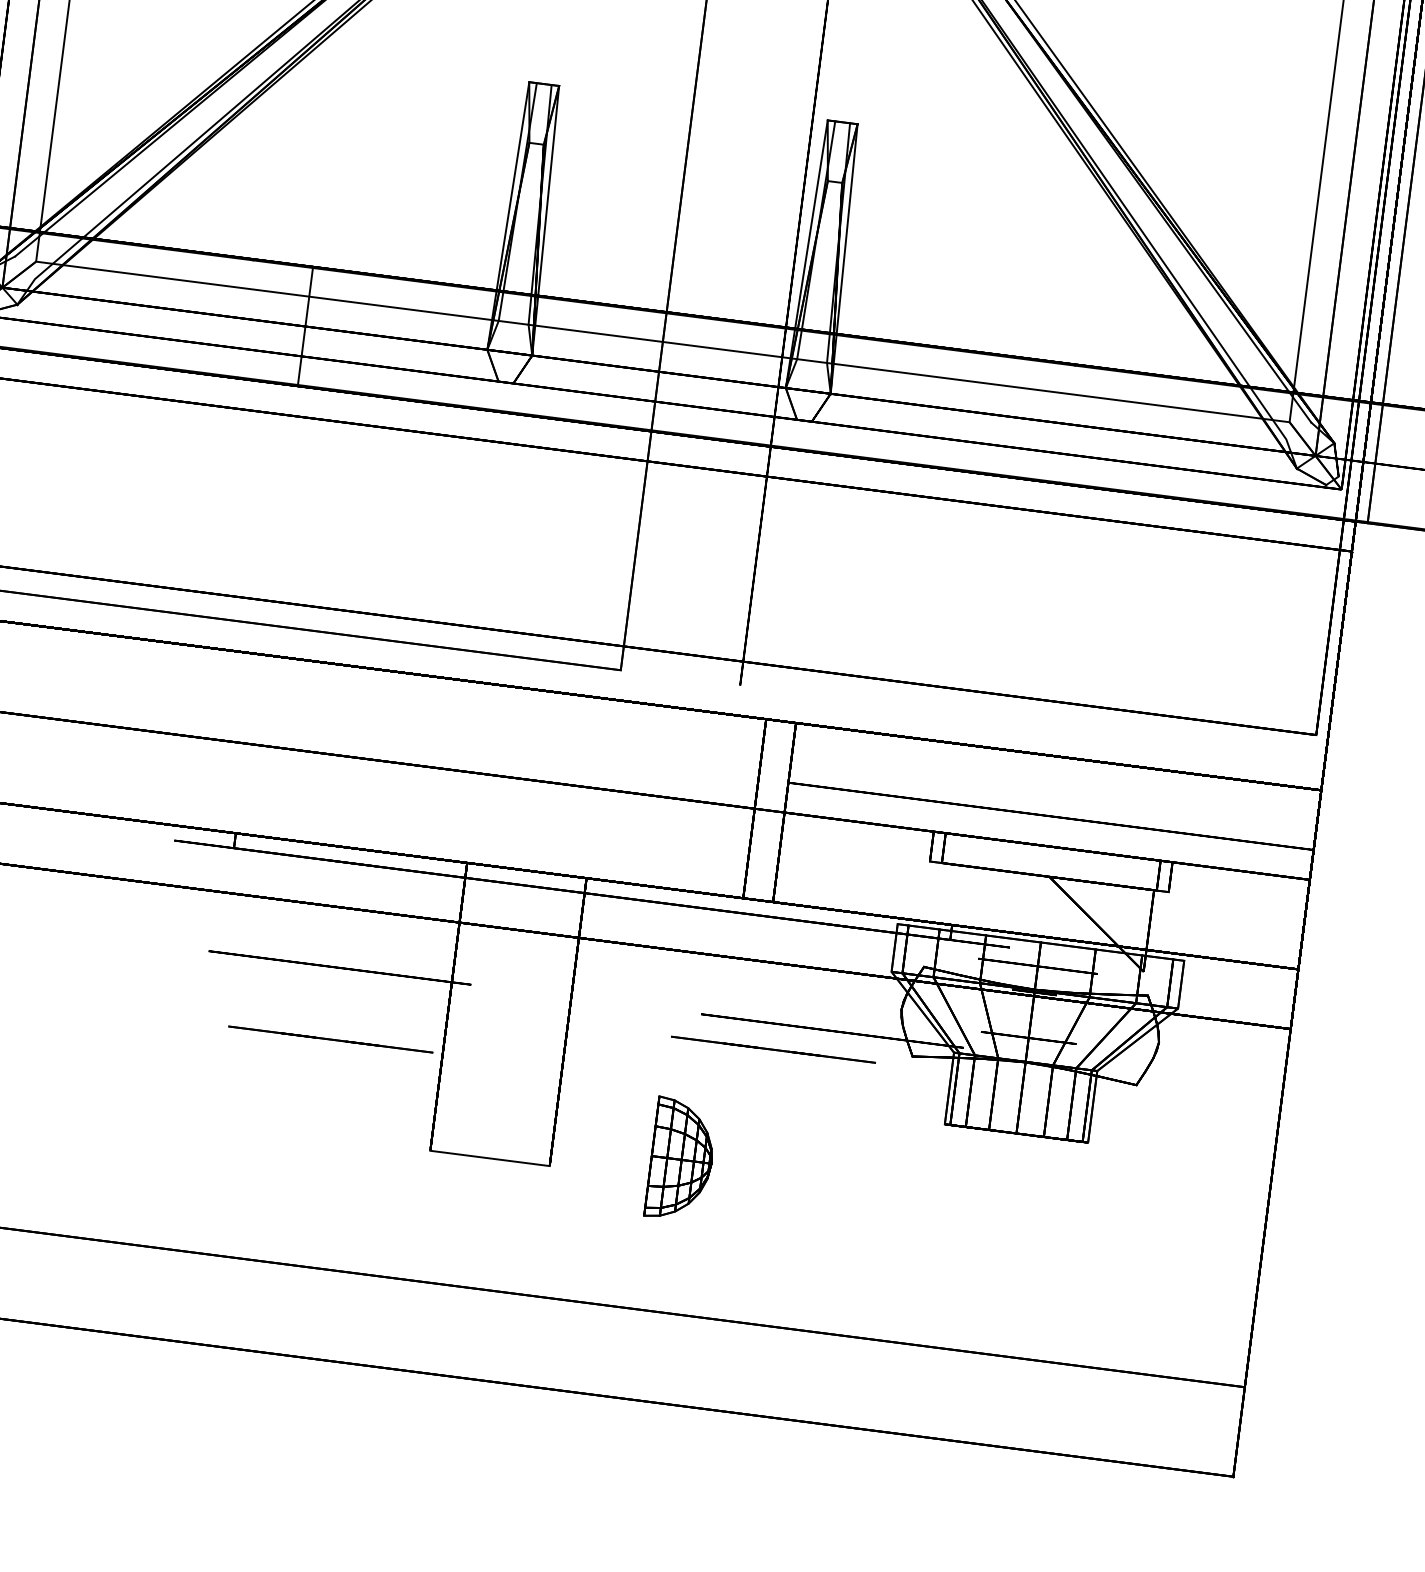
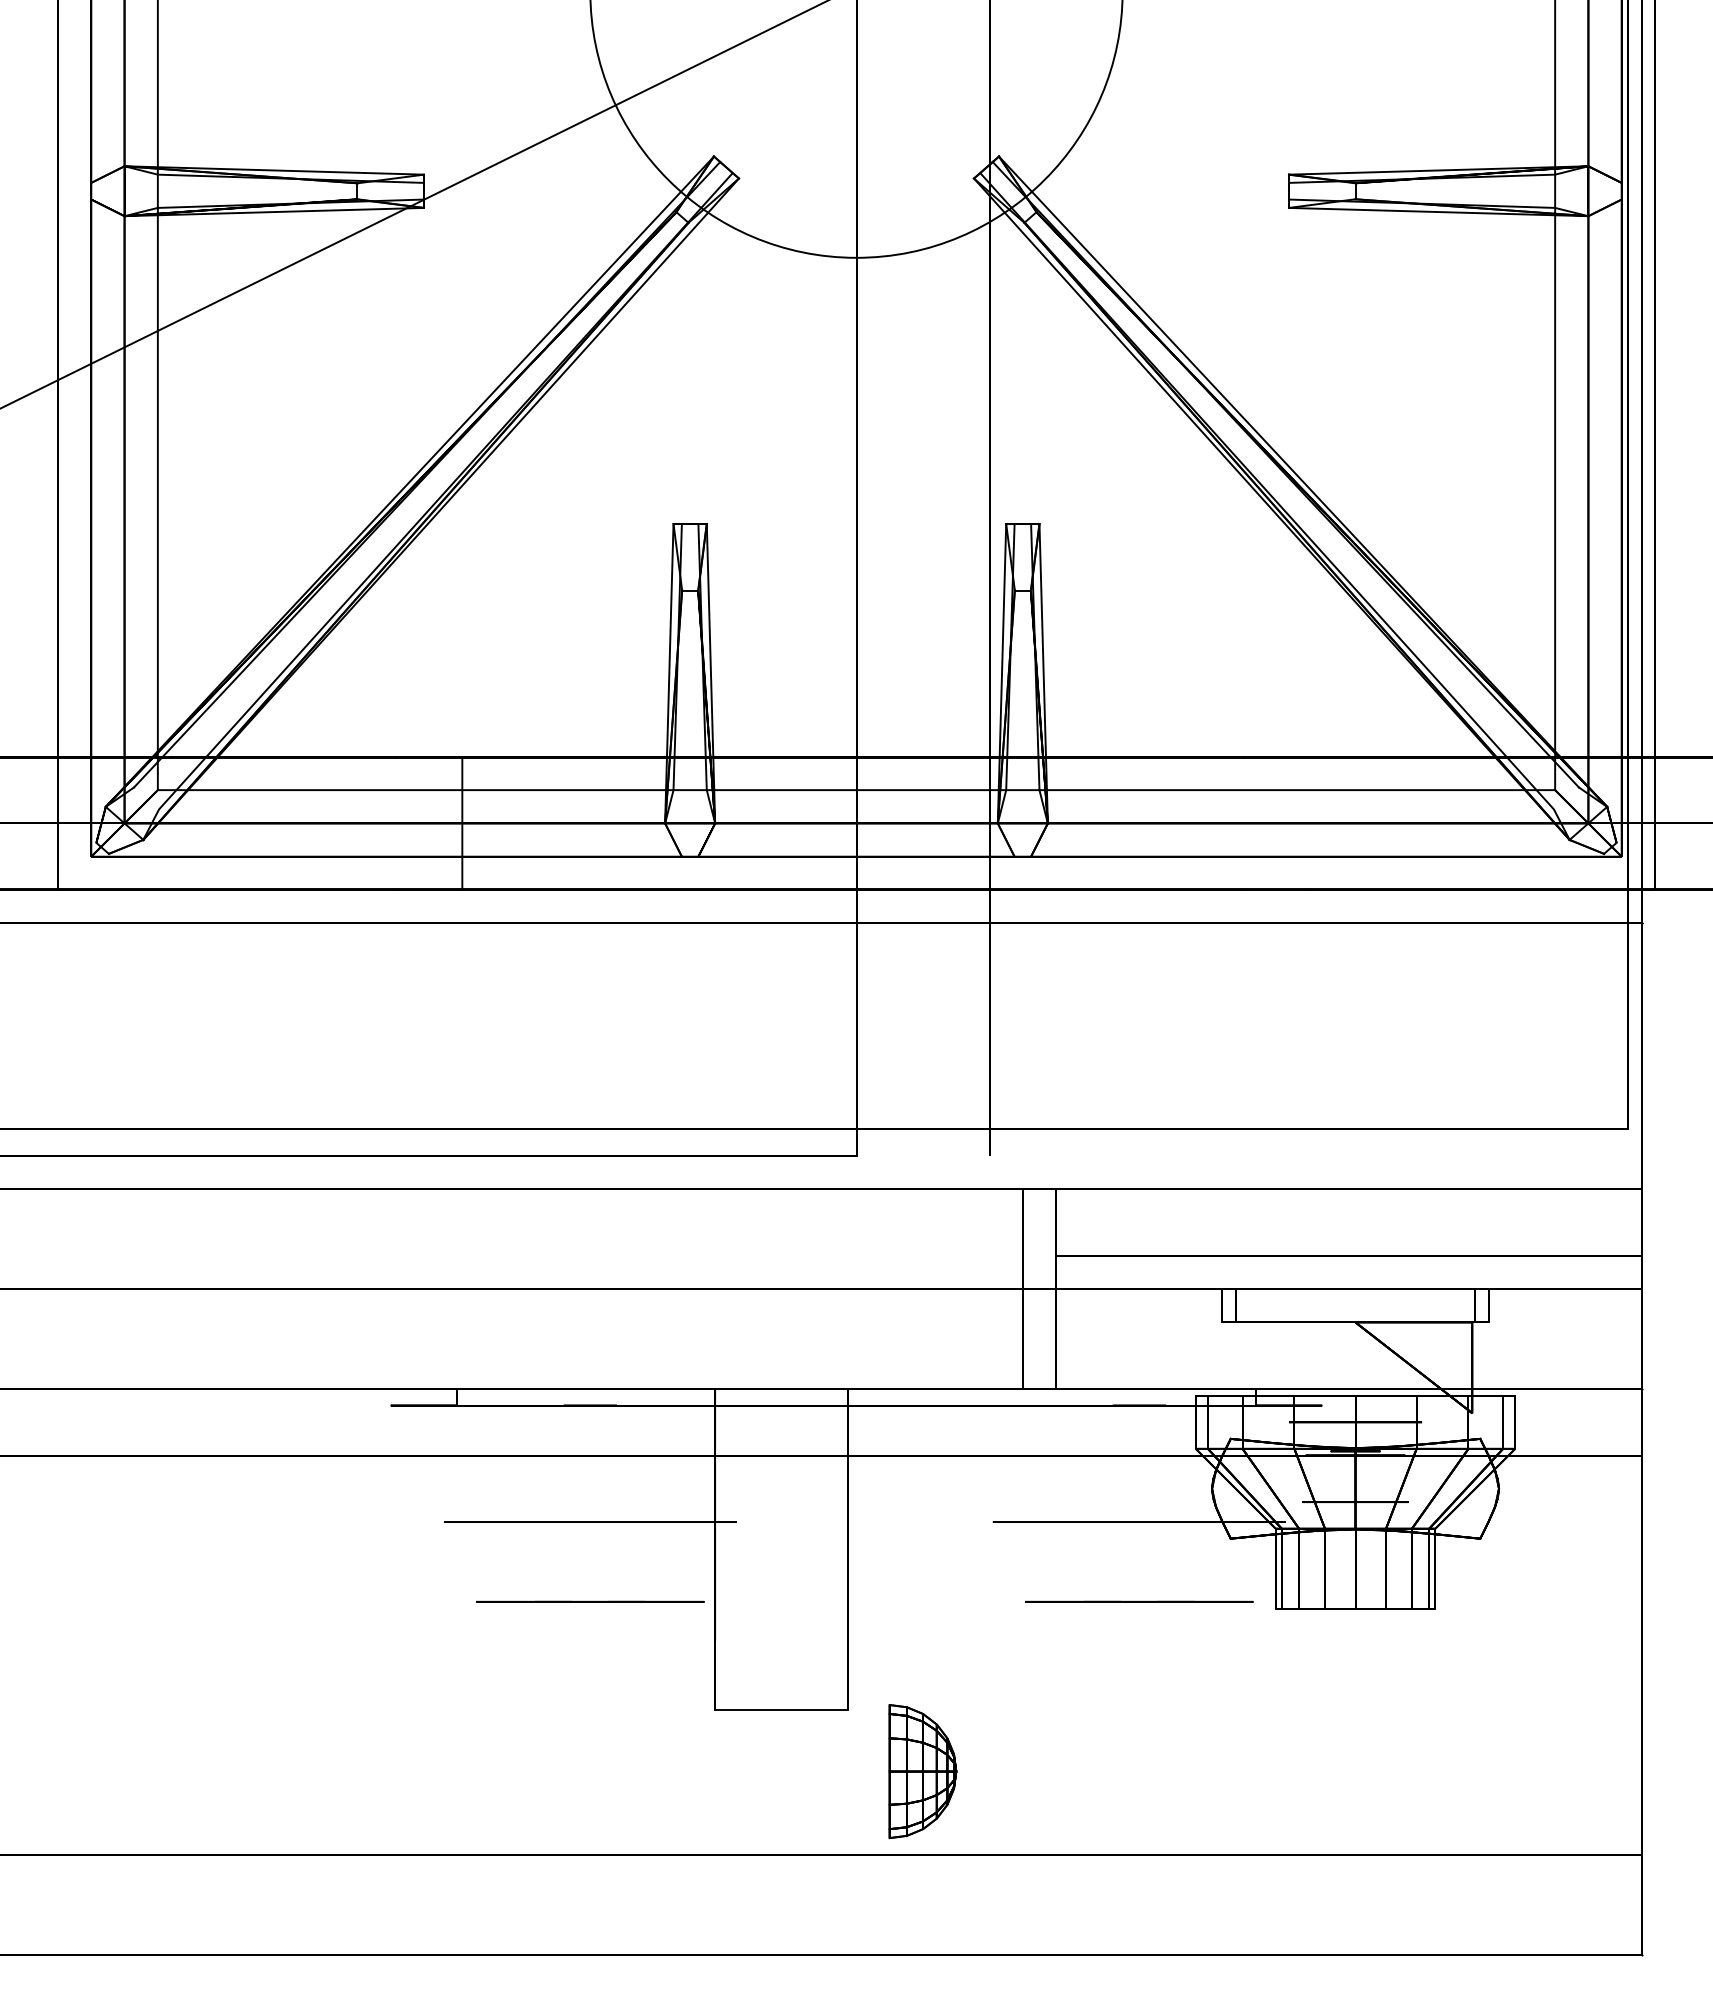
line: (773, 1049) -> (1139, 1601), moved
part: (681, 1159) -> (922, 1771), moved

